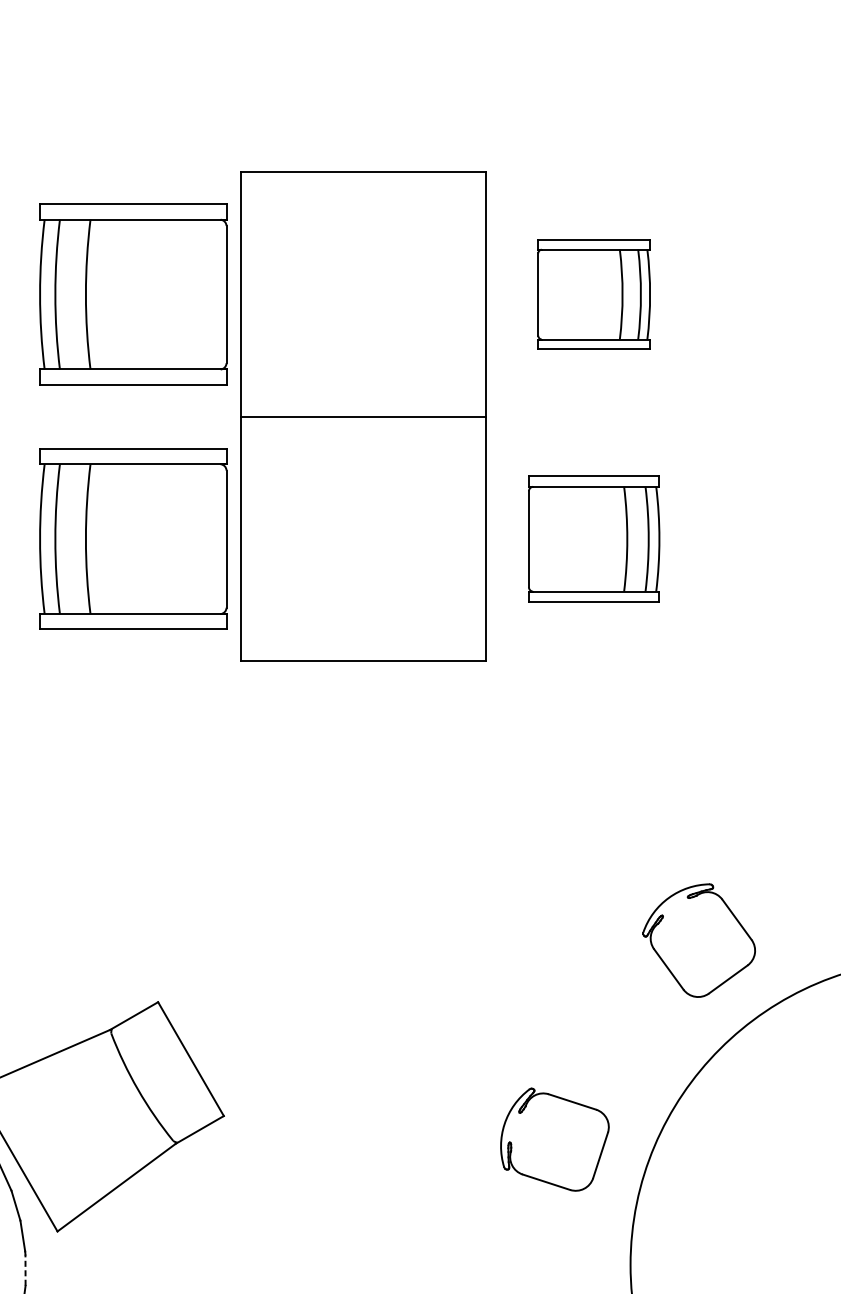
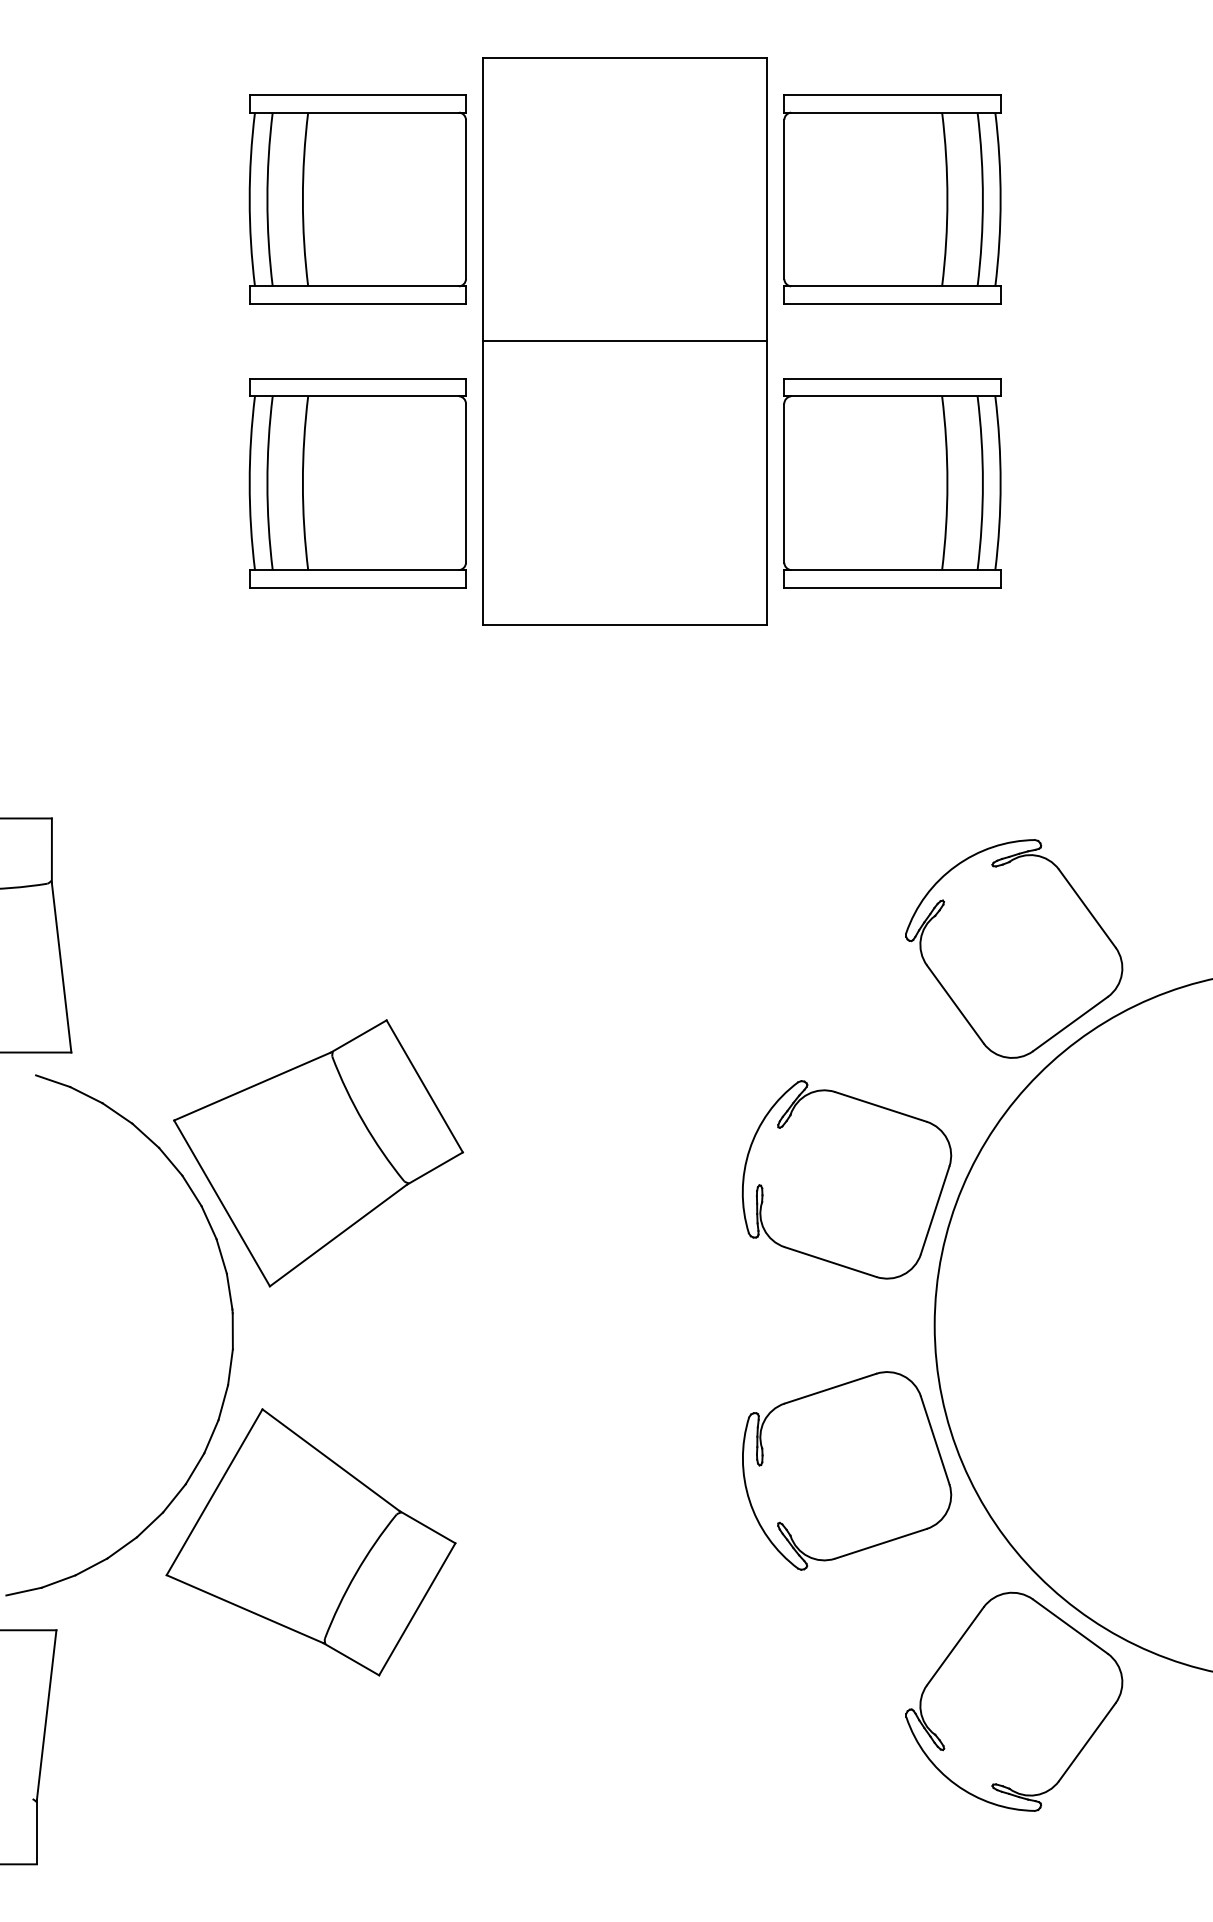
part: (594, 294) -> (892, 199), size x1.67
part: (594, 539) -> (892, 483), size x1.43
part: (699, 940) -> (1014, 948), size x1.67
part: (554, 1139) -> (846, 1179), size x1.67
line: (25, 1269) -> (232, 1330), dashed -> solid

